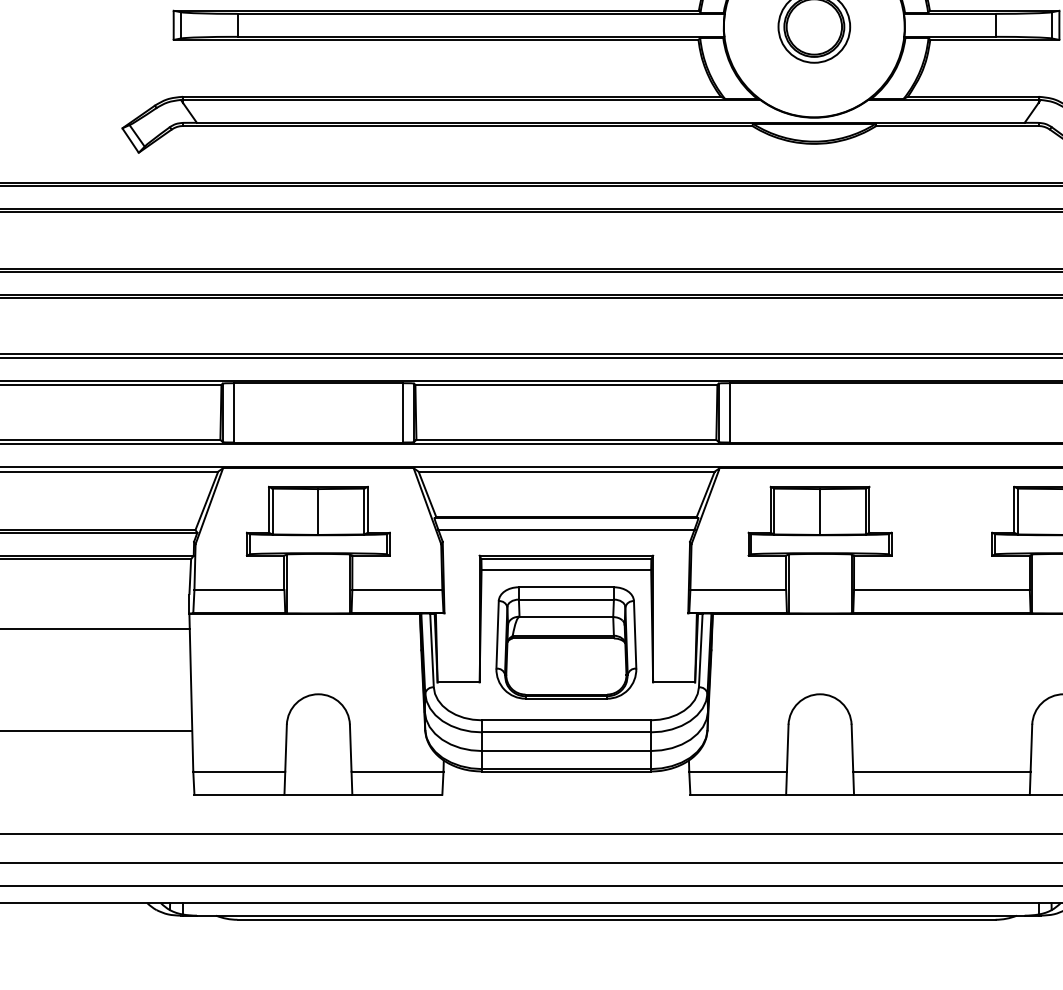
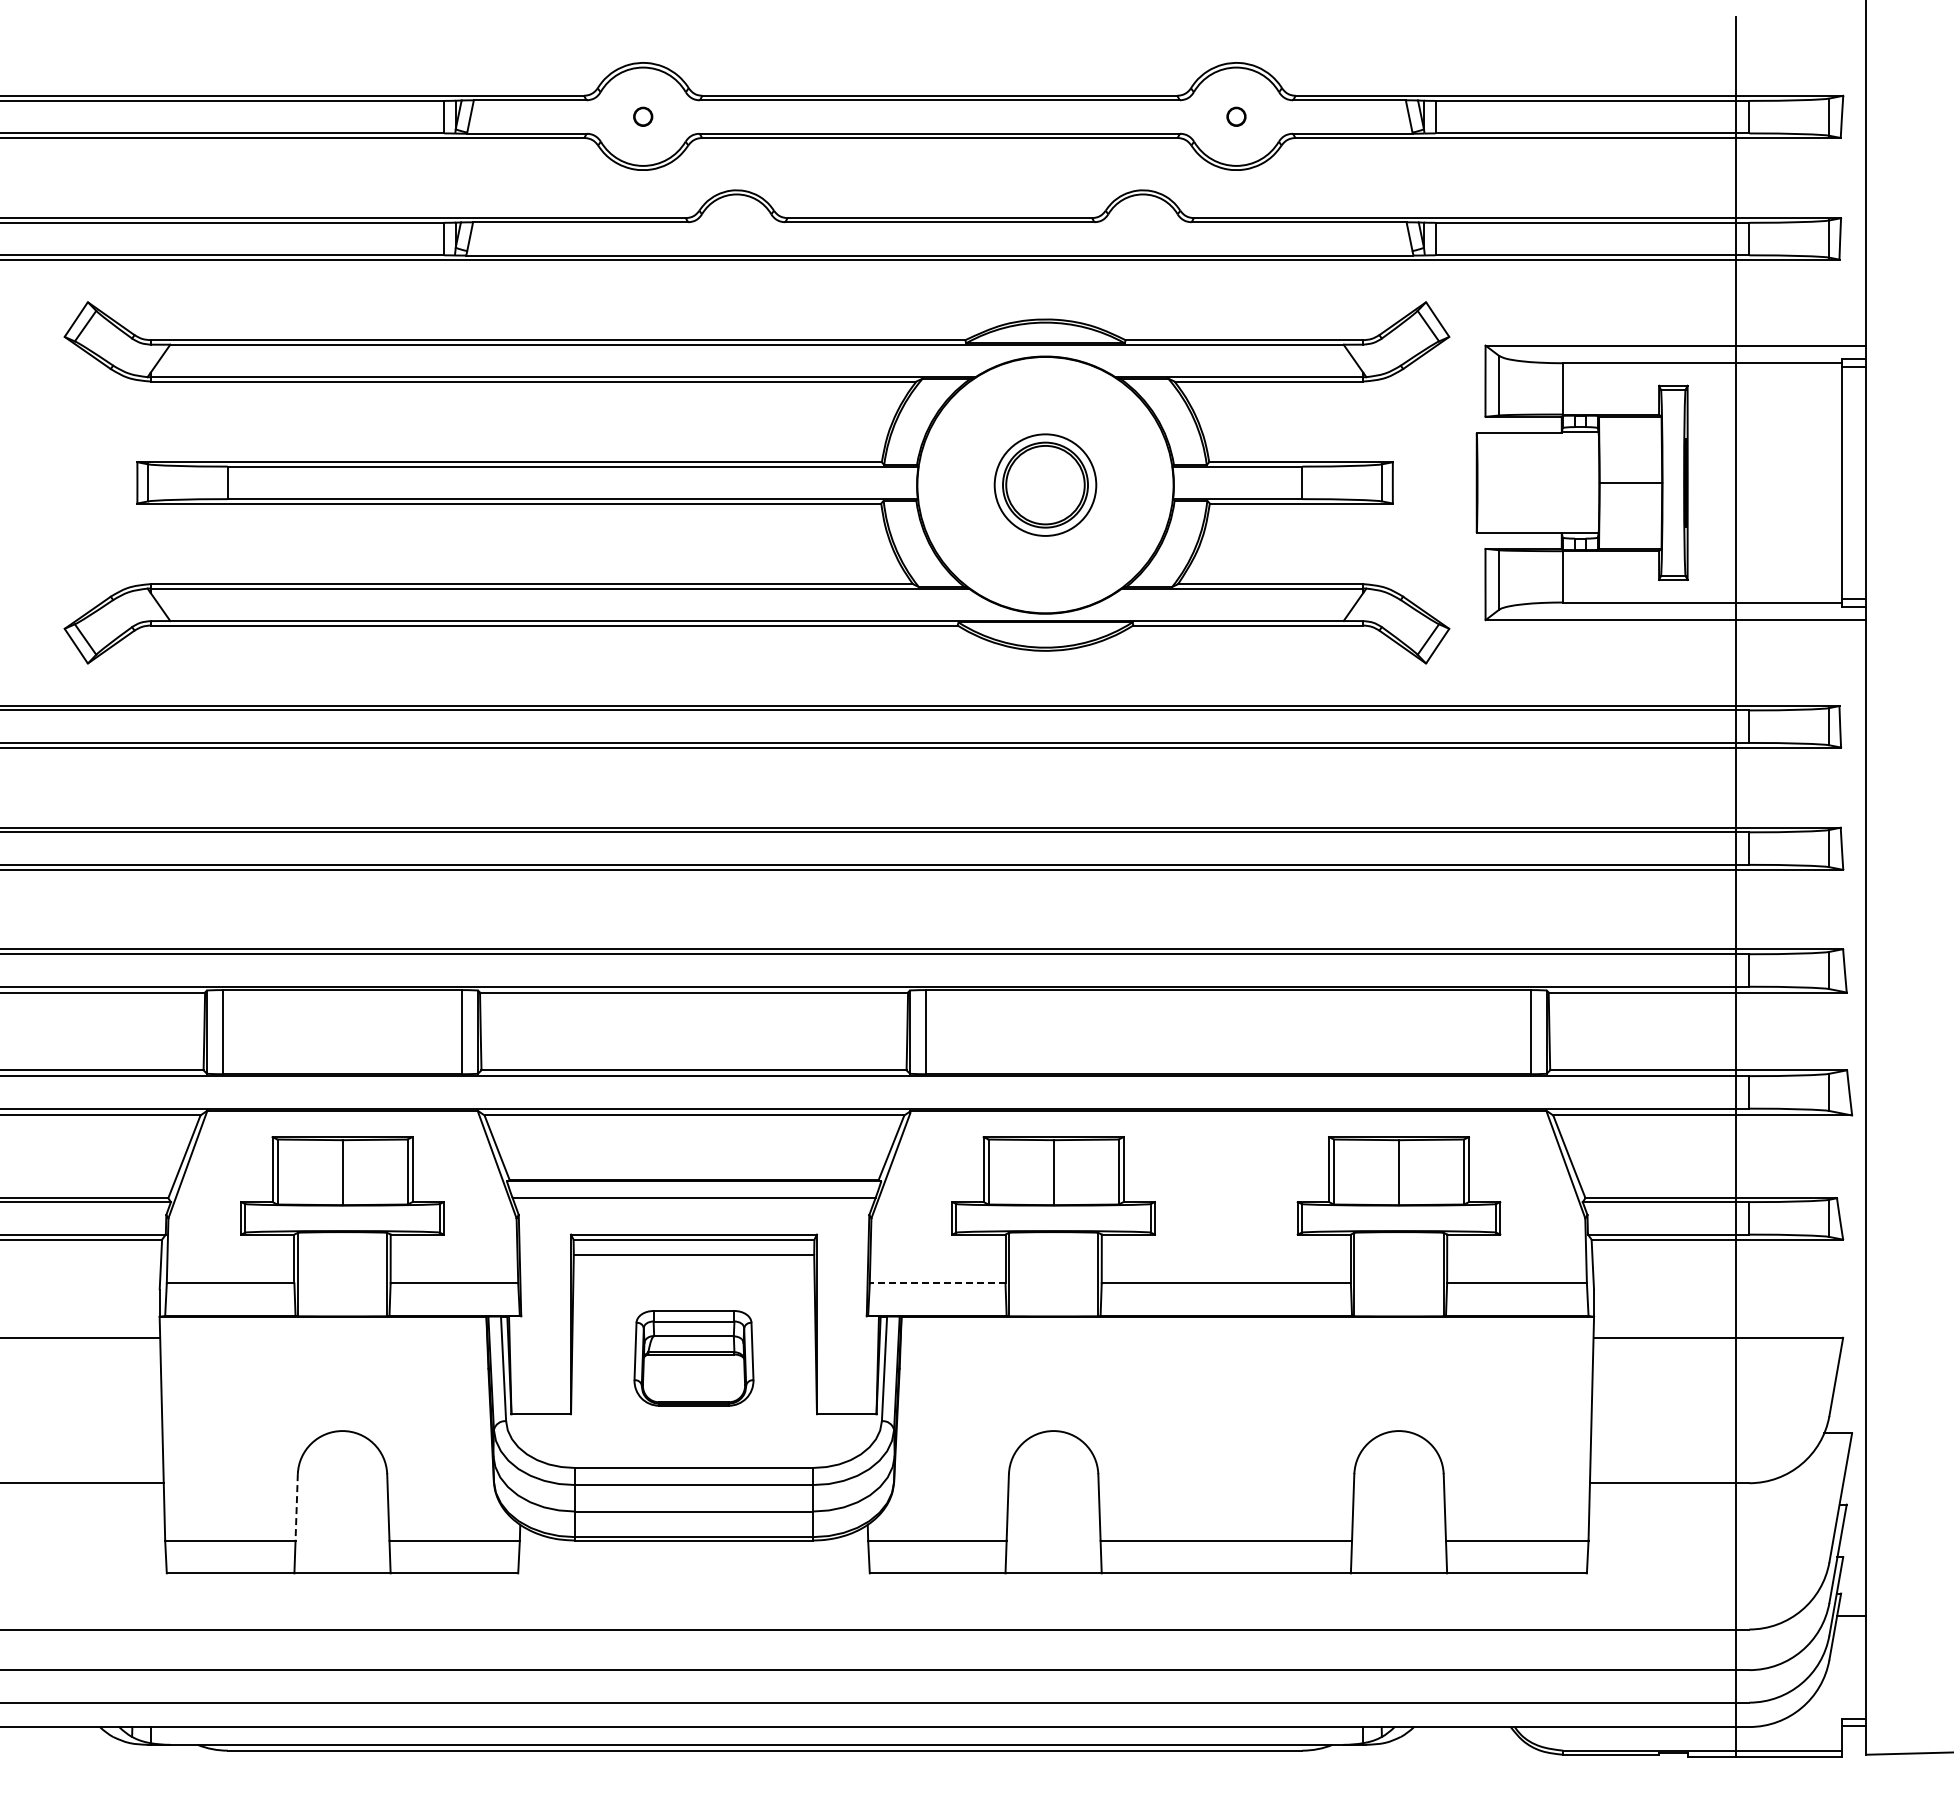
line: (738, 590) -> (937, 1283), solid -> dashed
part: (566, 643) -> (693, 1358), size x0.6
line: (285, 748) -> (296, 1507), solid -> dashed

